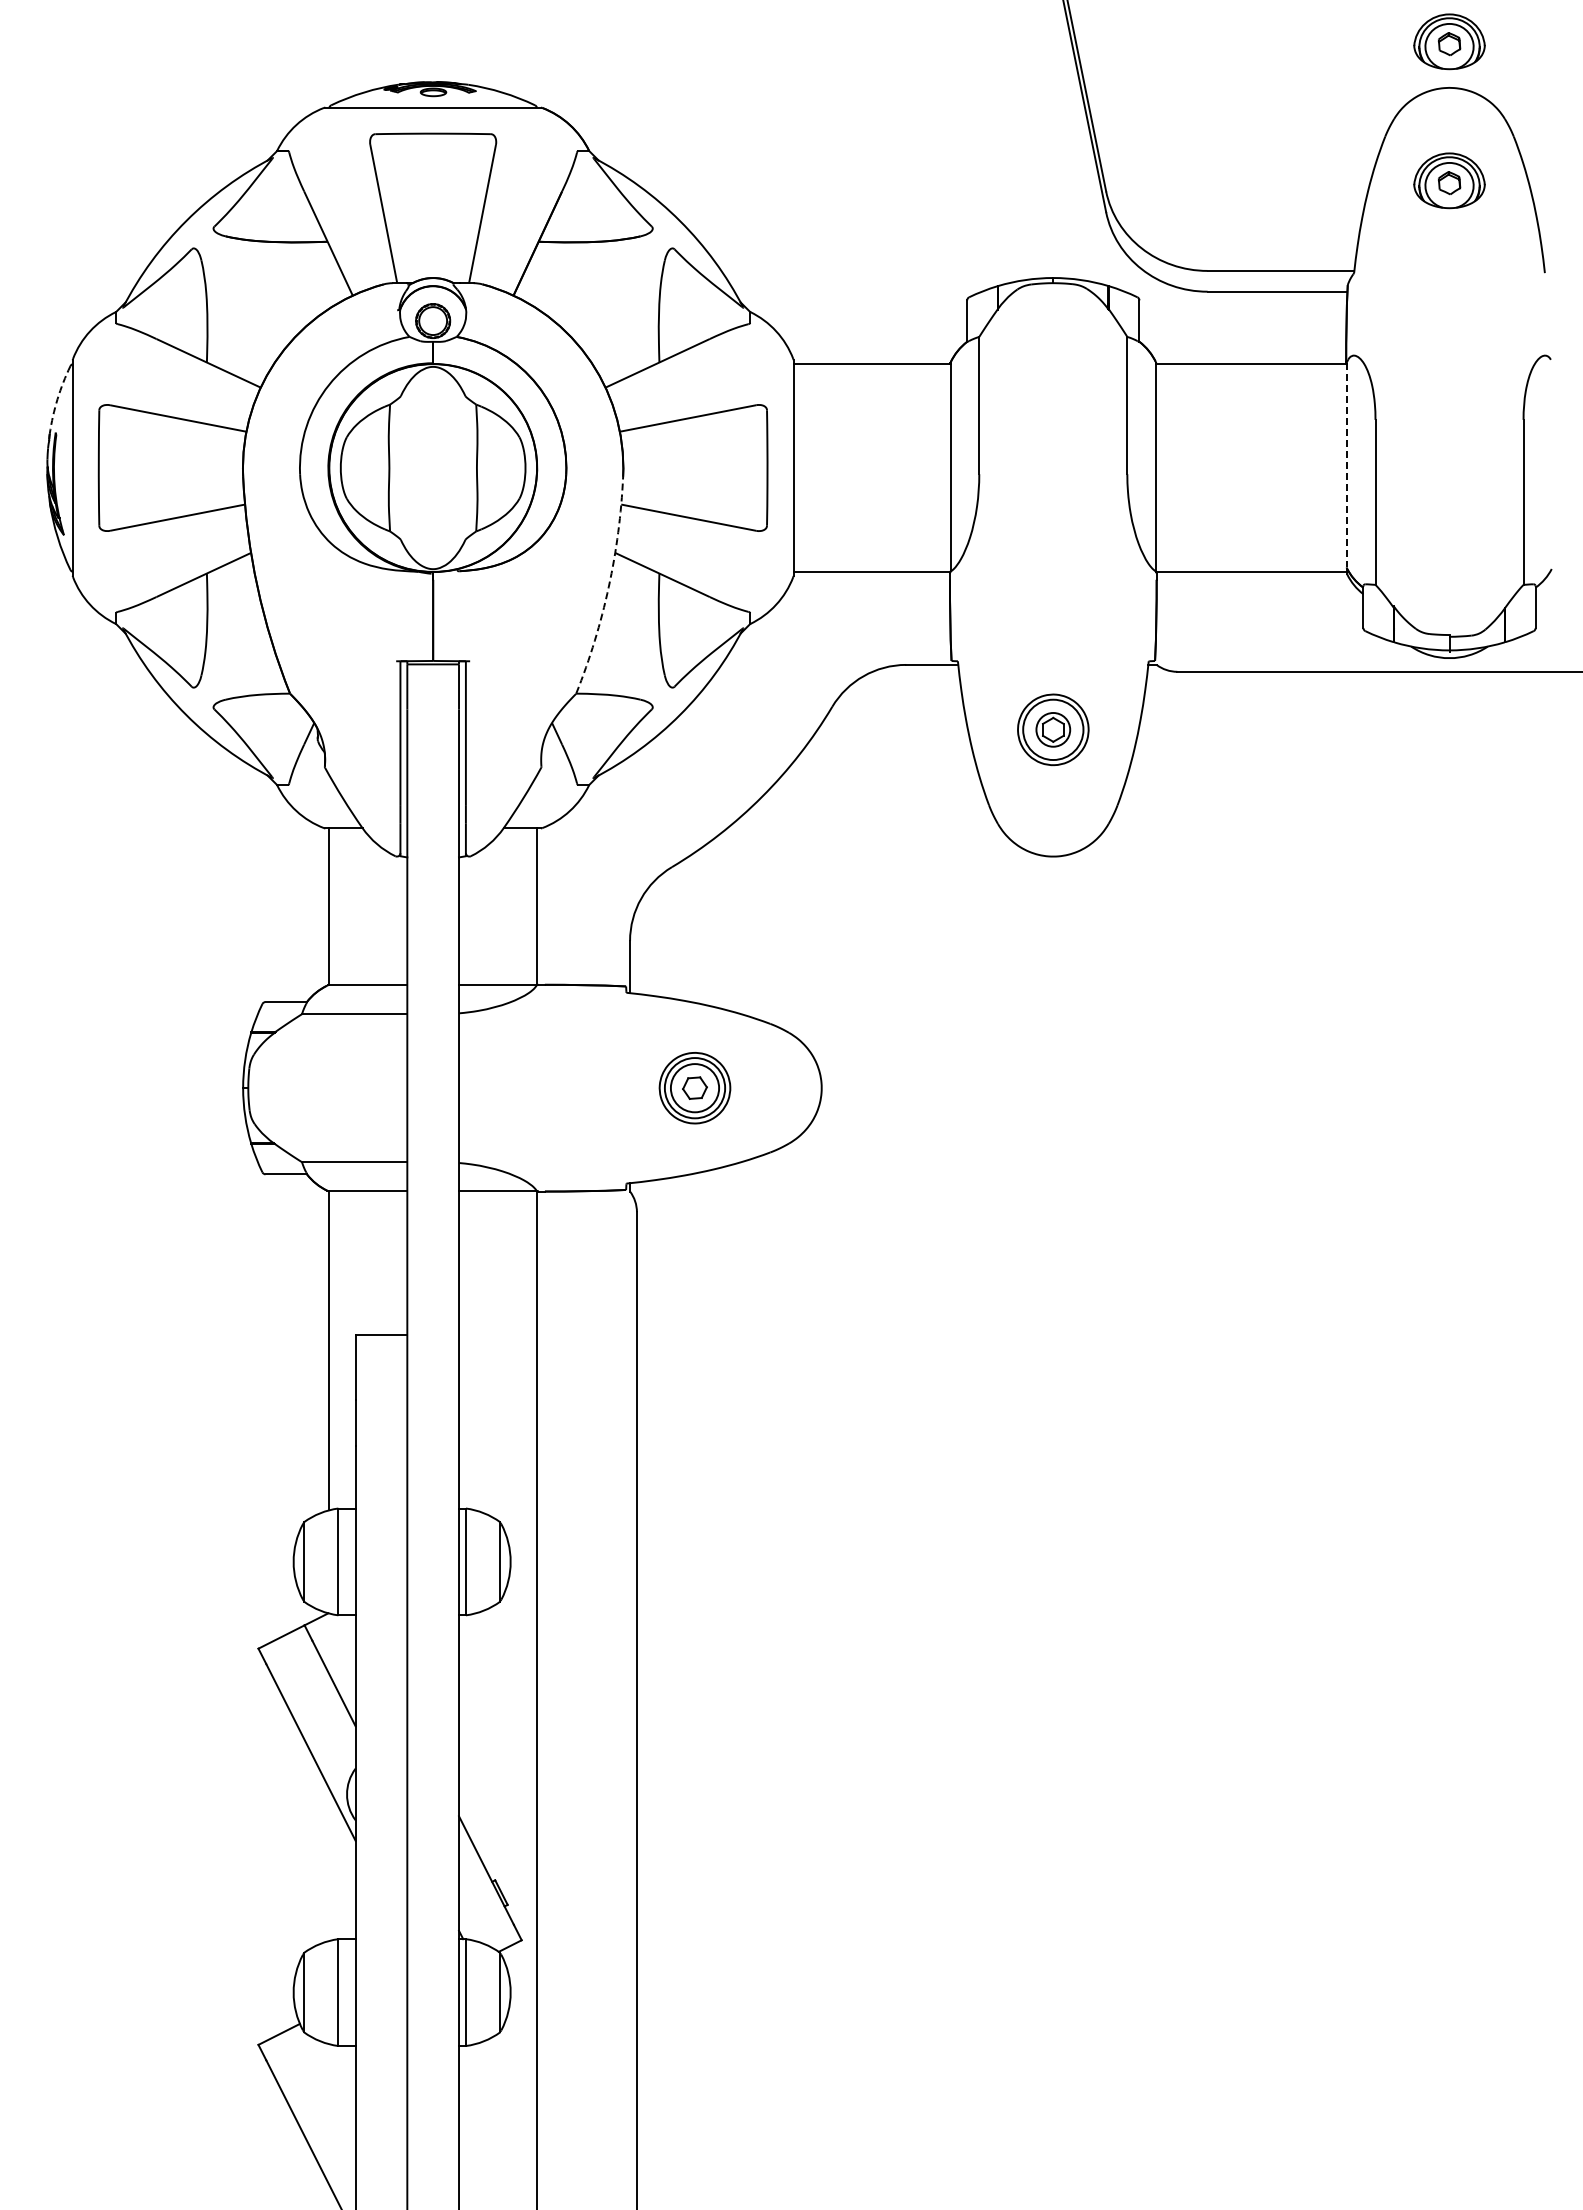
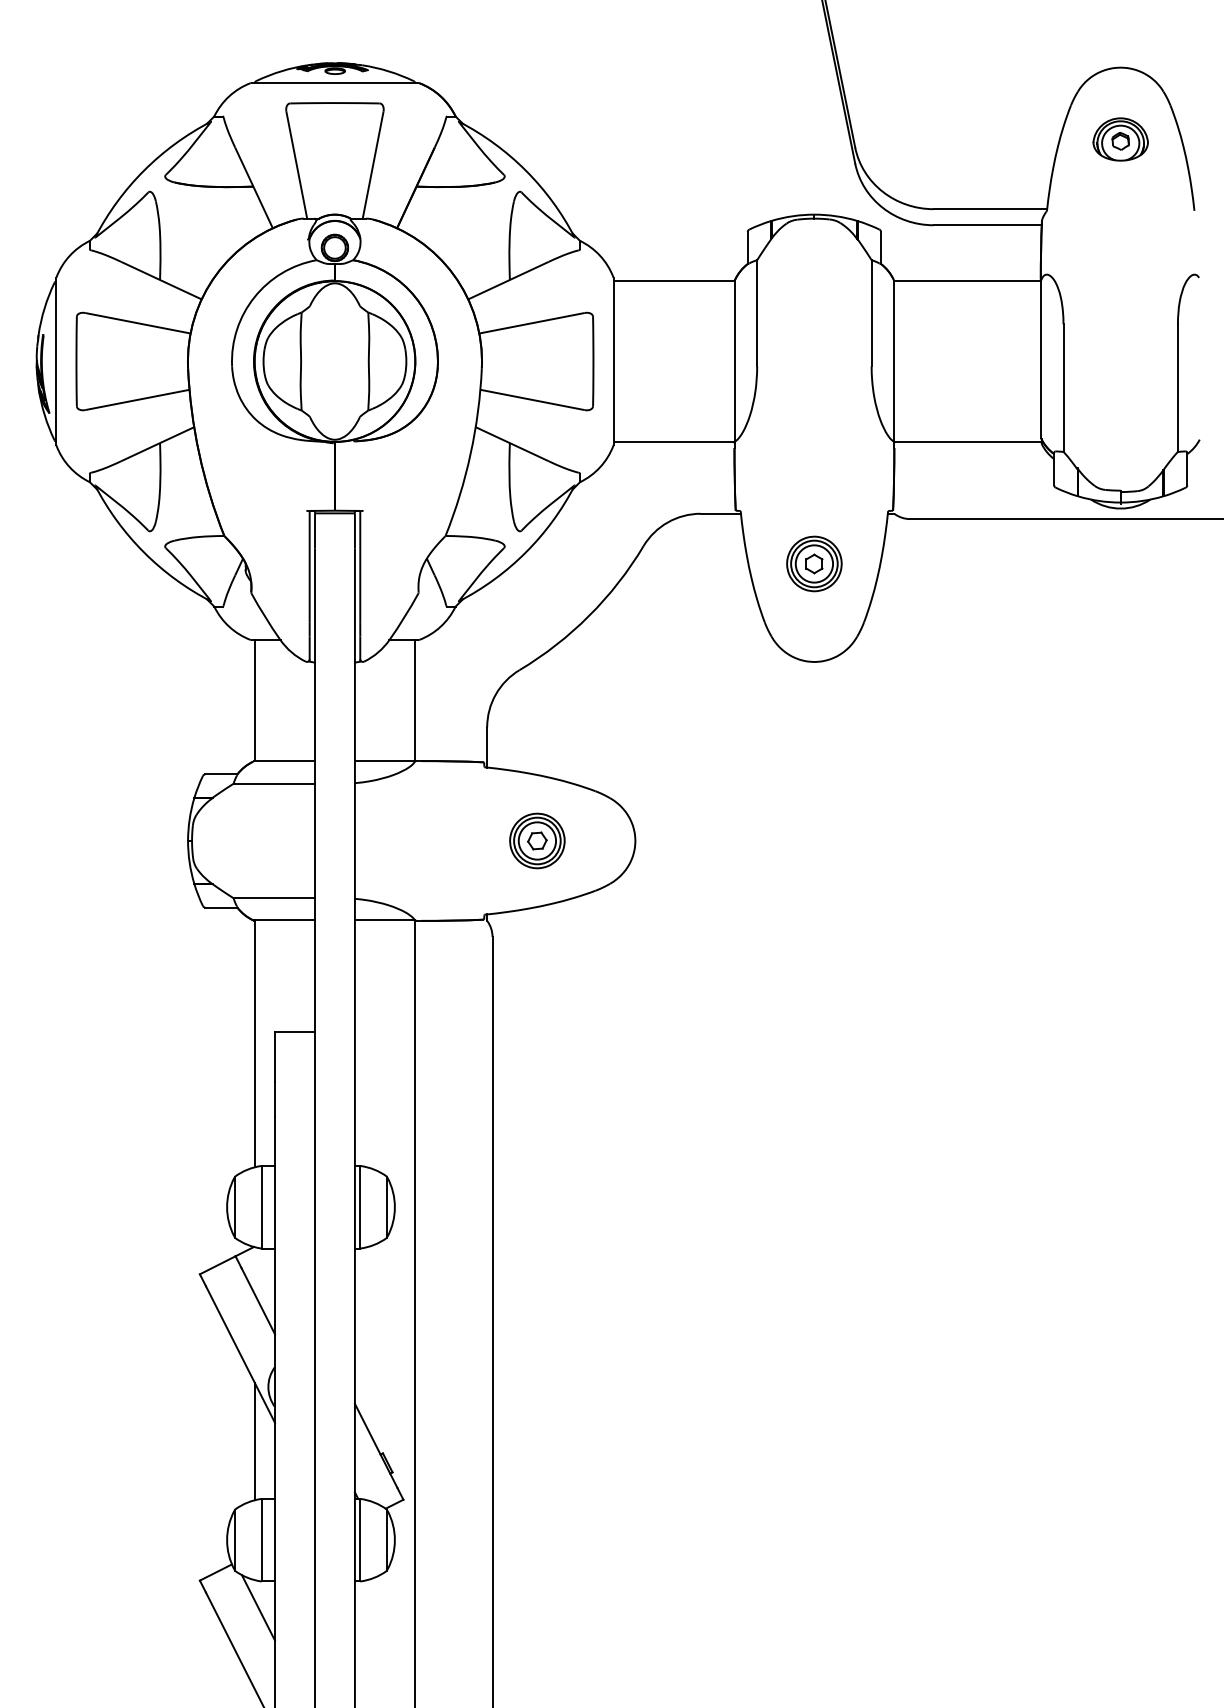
part: (1449, 41) -> (1120, 31), removed
arc: (57, 399) -> (44, 308), dashed -> solid
line: (1346, 465) -> (1041, 359), dashed -> solid
arc: (608, 587) -> (470, 453), dashed -> solid
circle: (1053, 729) -> (814, 563), size x1.43
line: (329, 1864) -> (254, 1441), added
line: (333, 2079) -> (257, 1607), added

